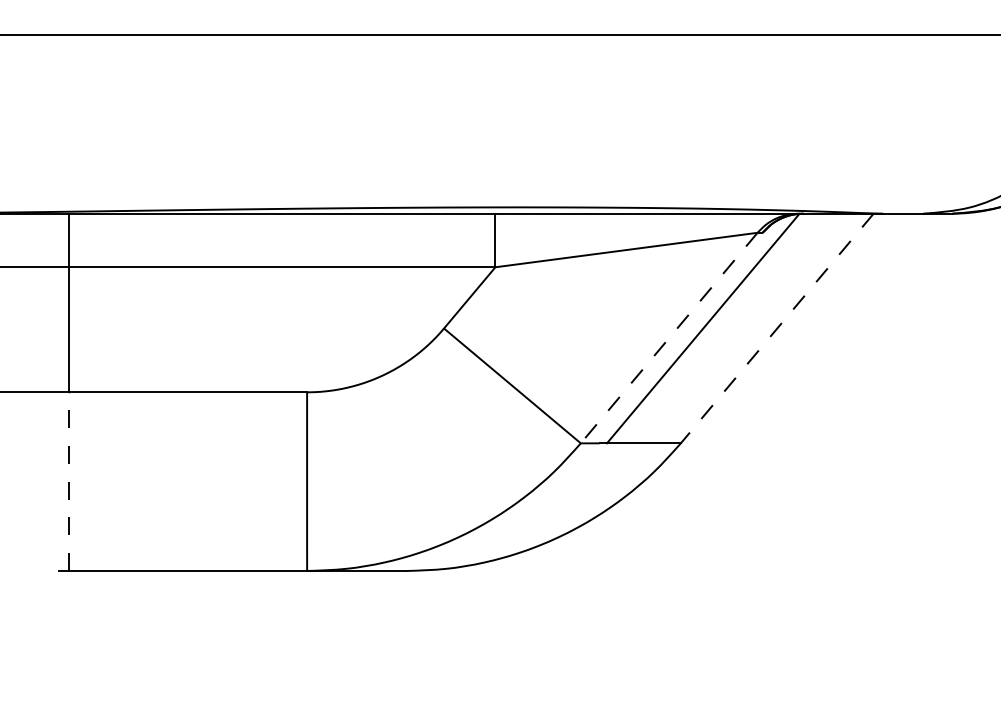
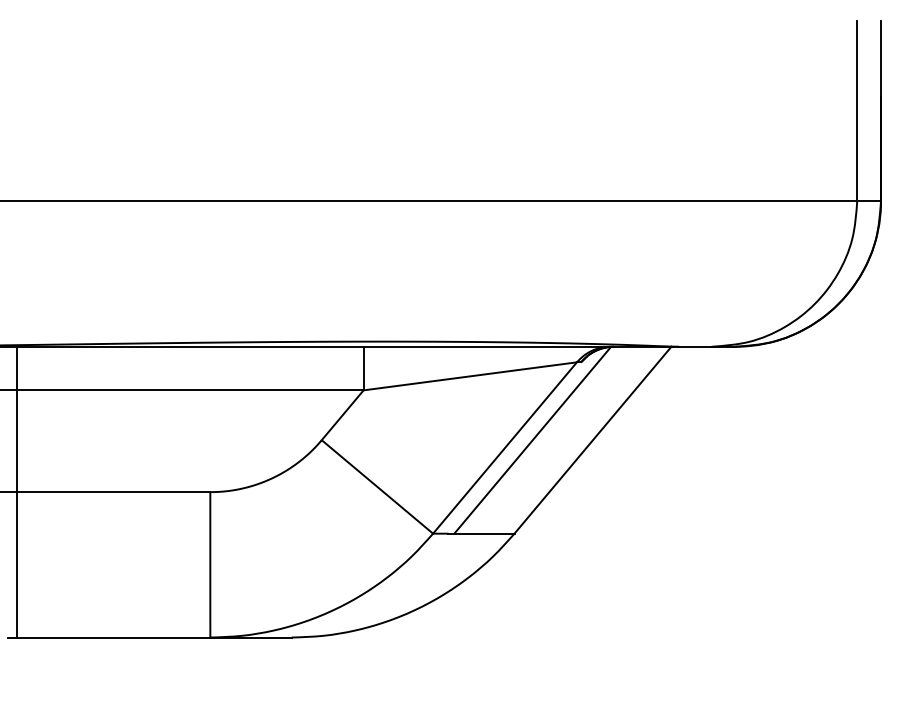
line: (776, 328) -> (592, 440), dashed -> solid
line: (669, 338) -> (505, 448), dashed -> solid
line: (68, 481) -> (16, 564), dashed -> solid

